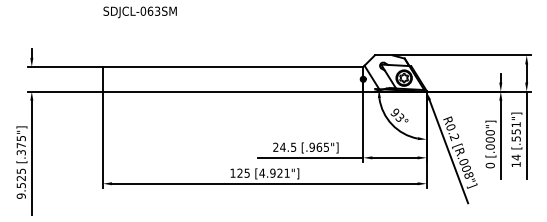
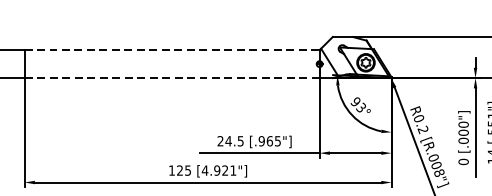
line: (233, 66) -> (172, 49), solid -> dashed
line: (232, 91) -> (171, 77), solid -> dashed

